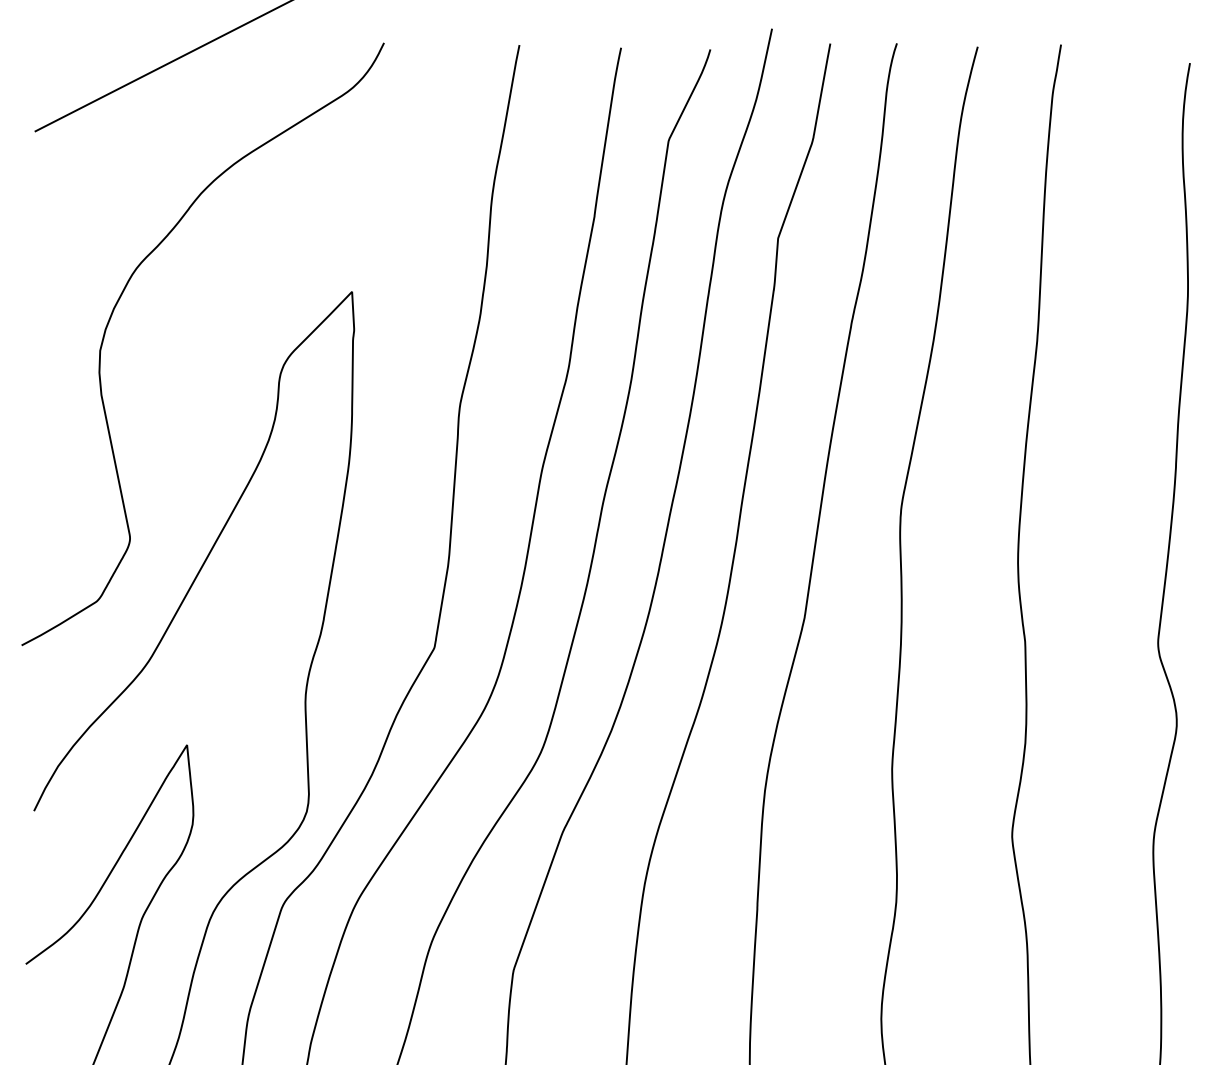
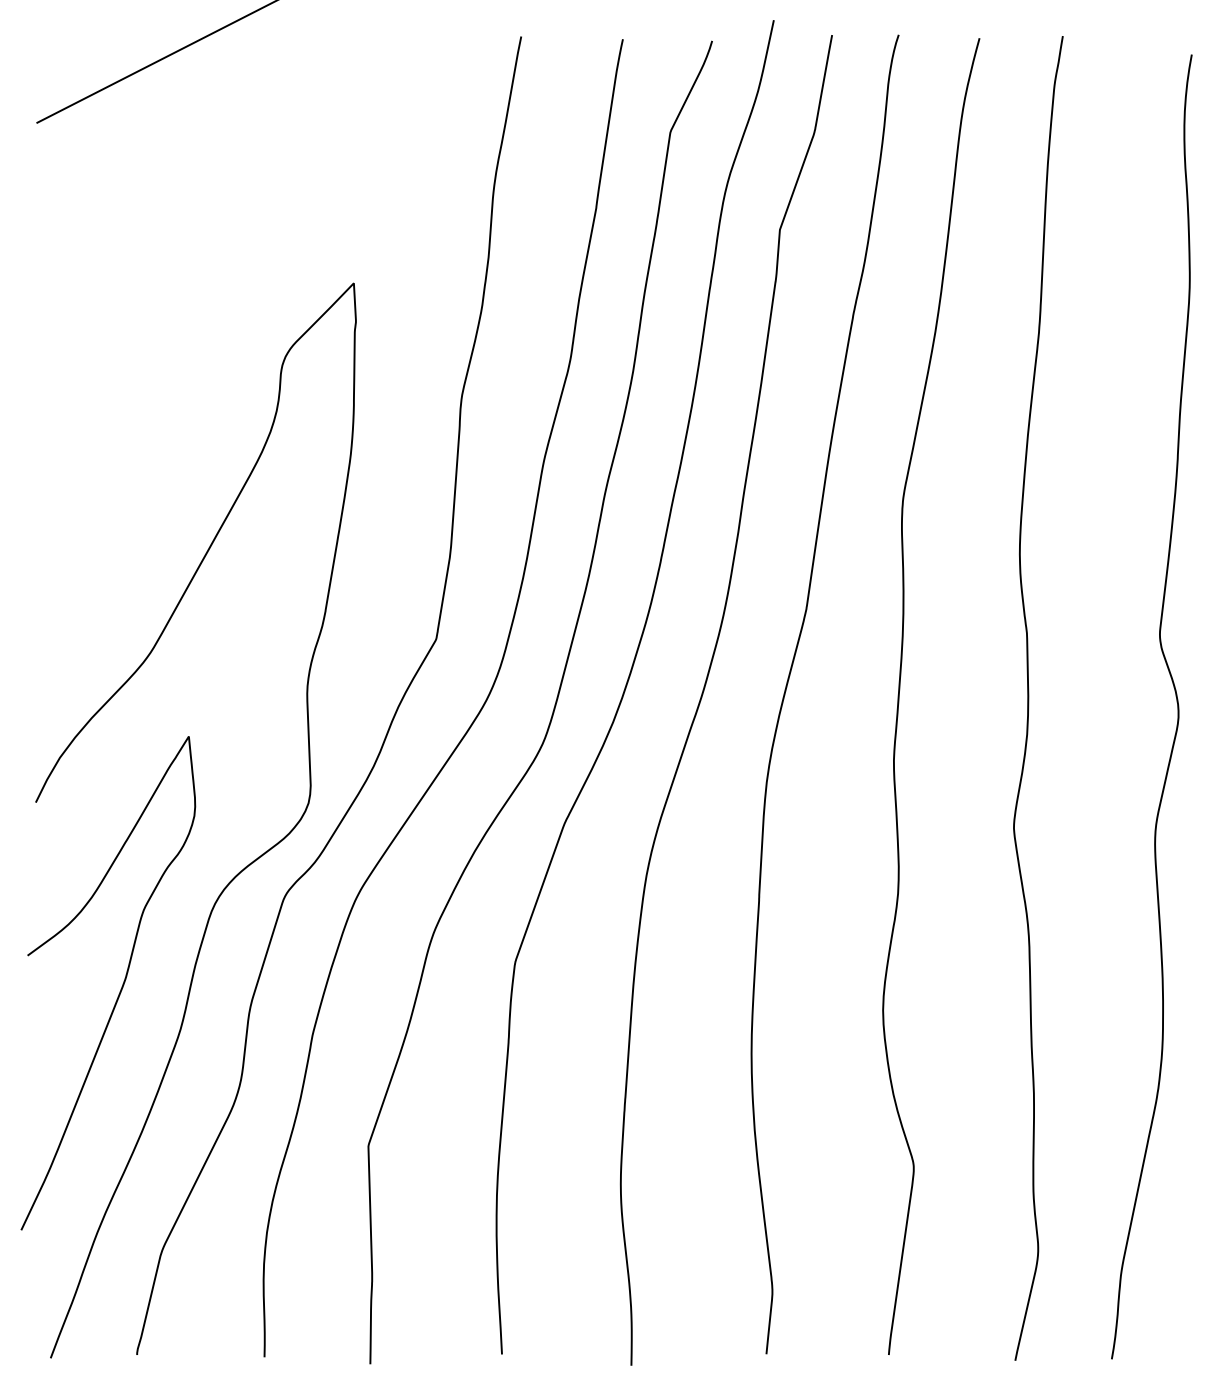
curve: (118, 302) -> (120, 293), removed

